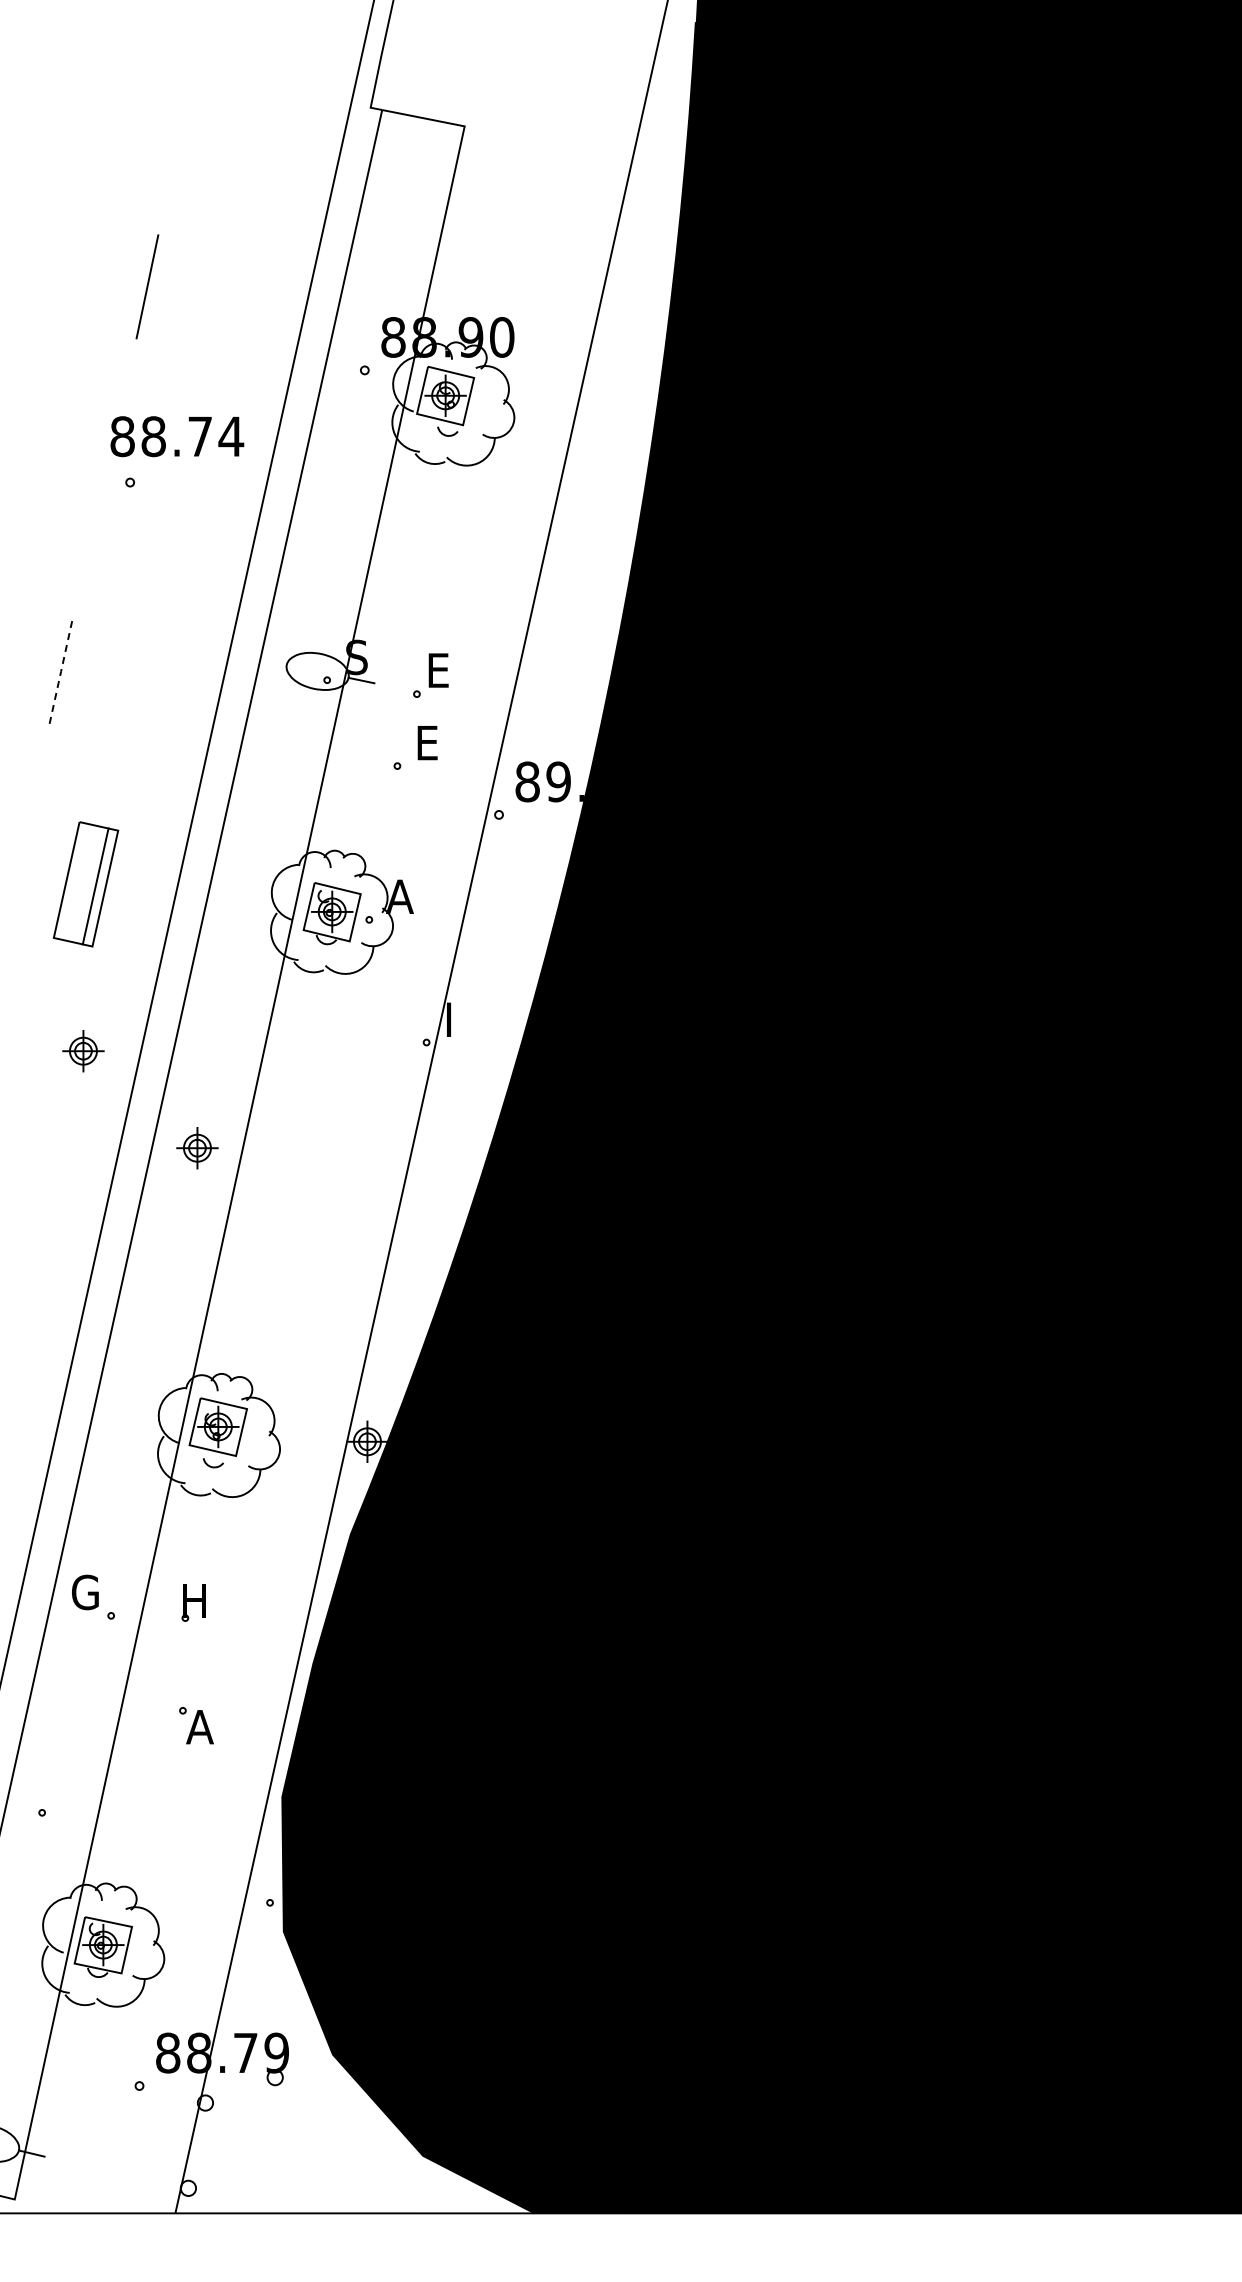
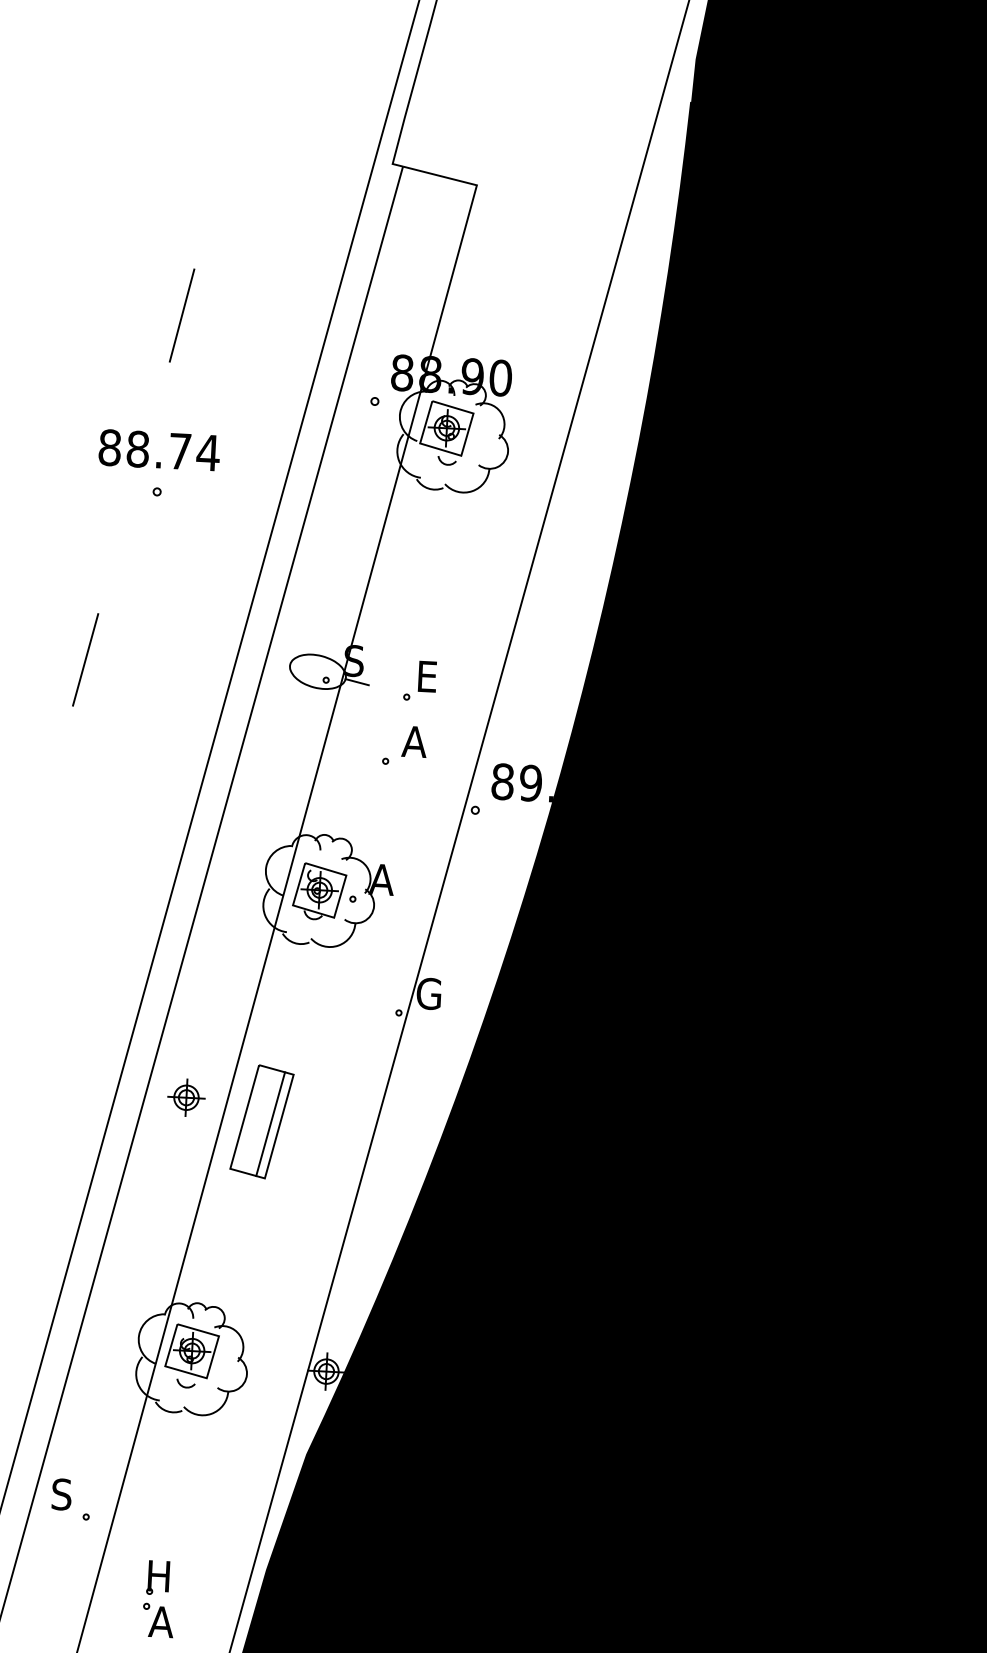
text: (177, 436) -> (159, 450), moved
line: (61, 671) -> (86, 659), dashed -> solid
text: (427, 743) -> (413, 742), E -> A
part: (85, 884) -> (261, 1121), moved
text: (458, 1019) -> (428, 993), I -> G
part: (83, 1051) -> (87, 1004), removed
text: (85, 1592) -> (64, 1494), G -> S
part: (193, 1602) -> (157, 1577), moved

